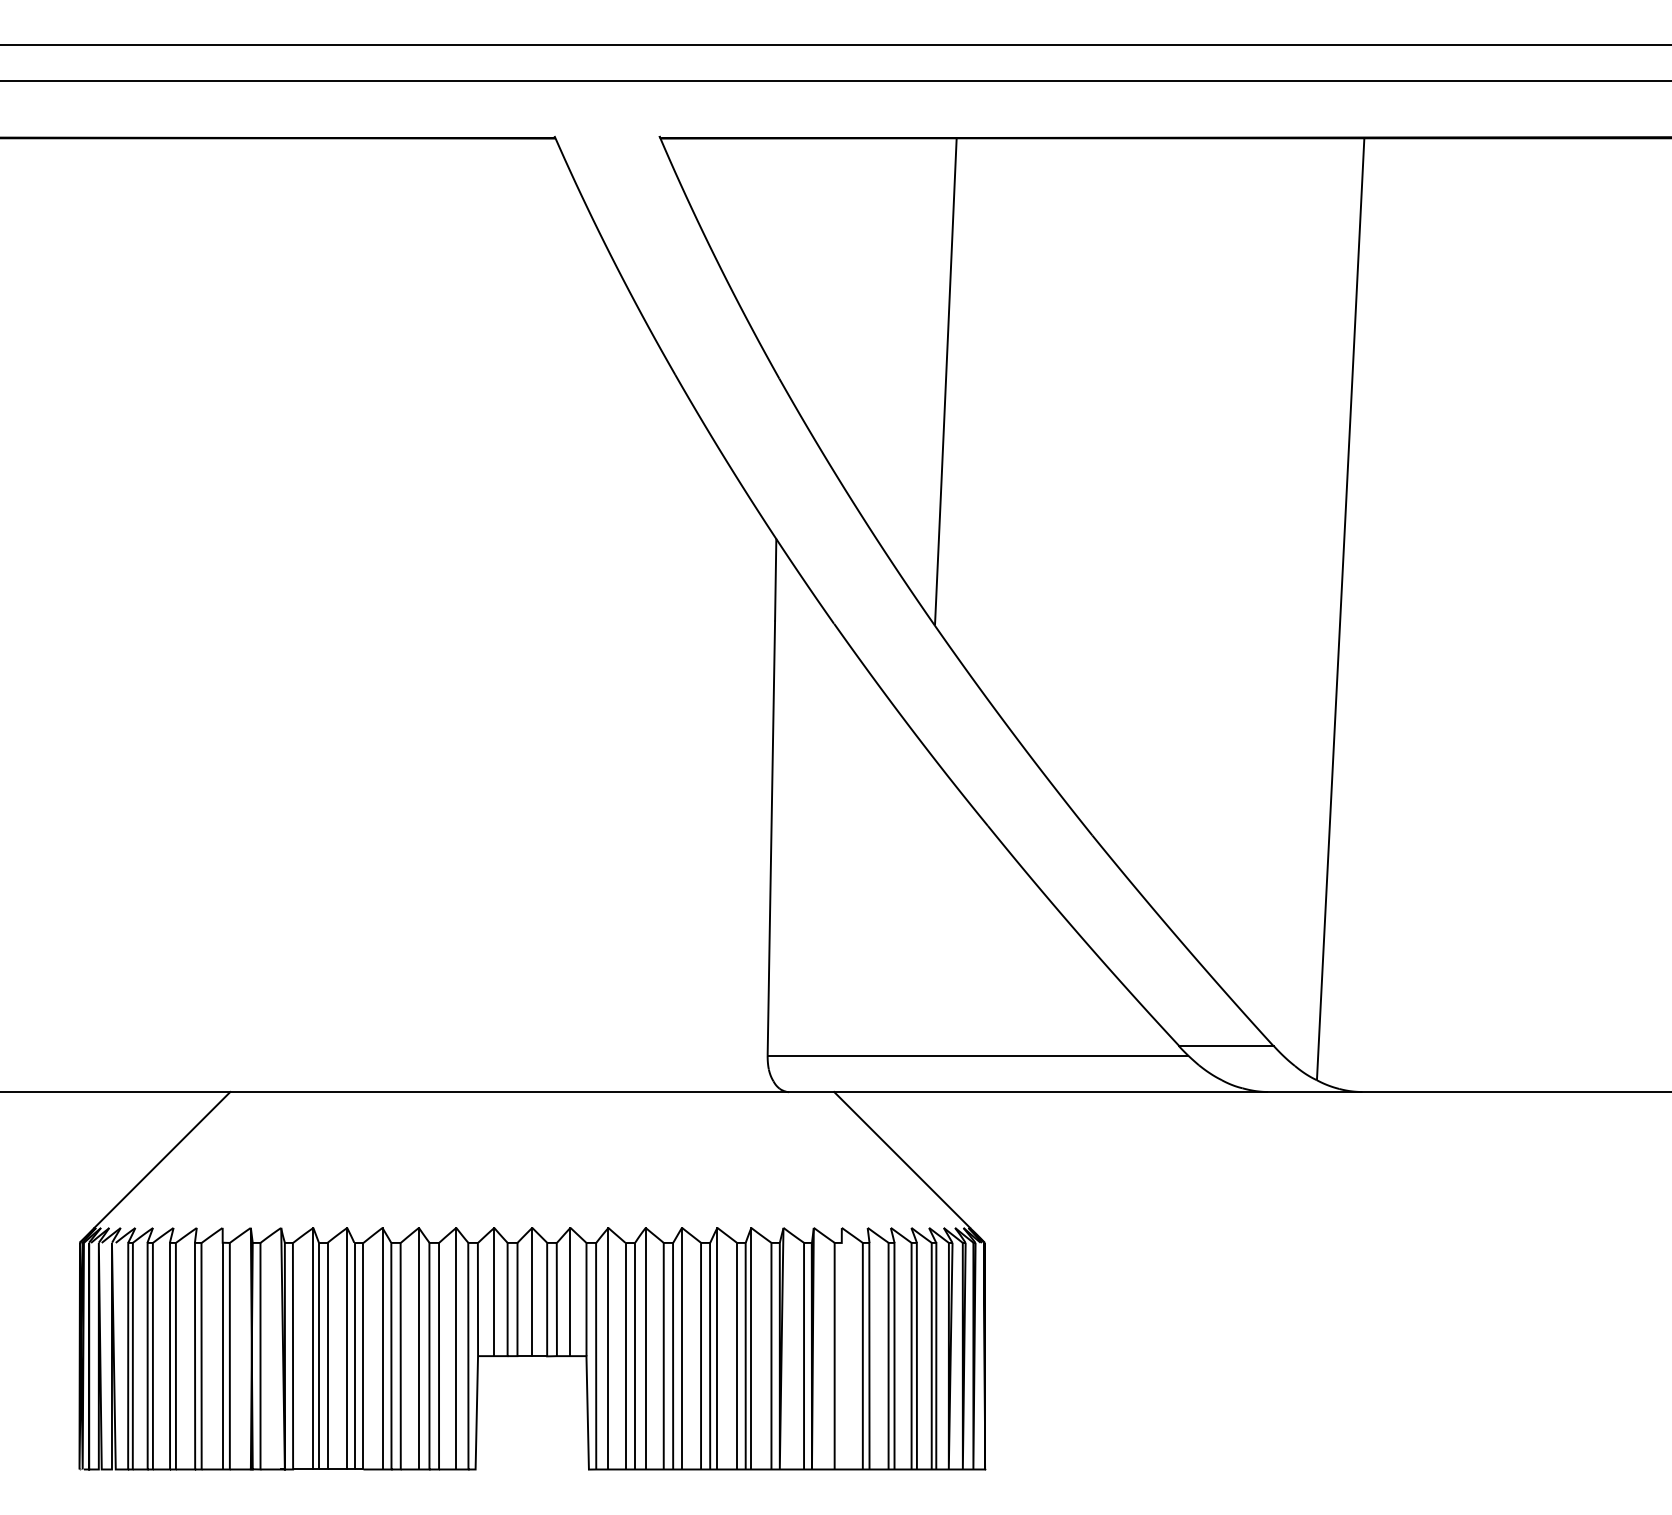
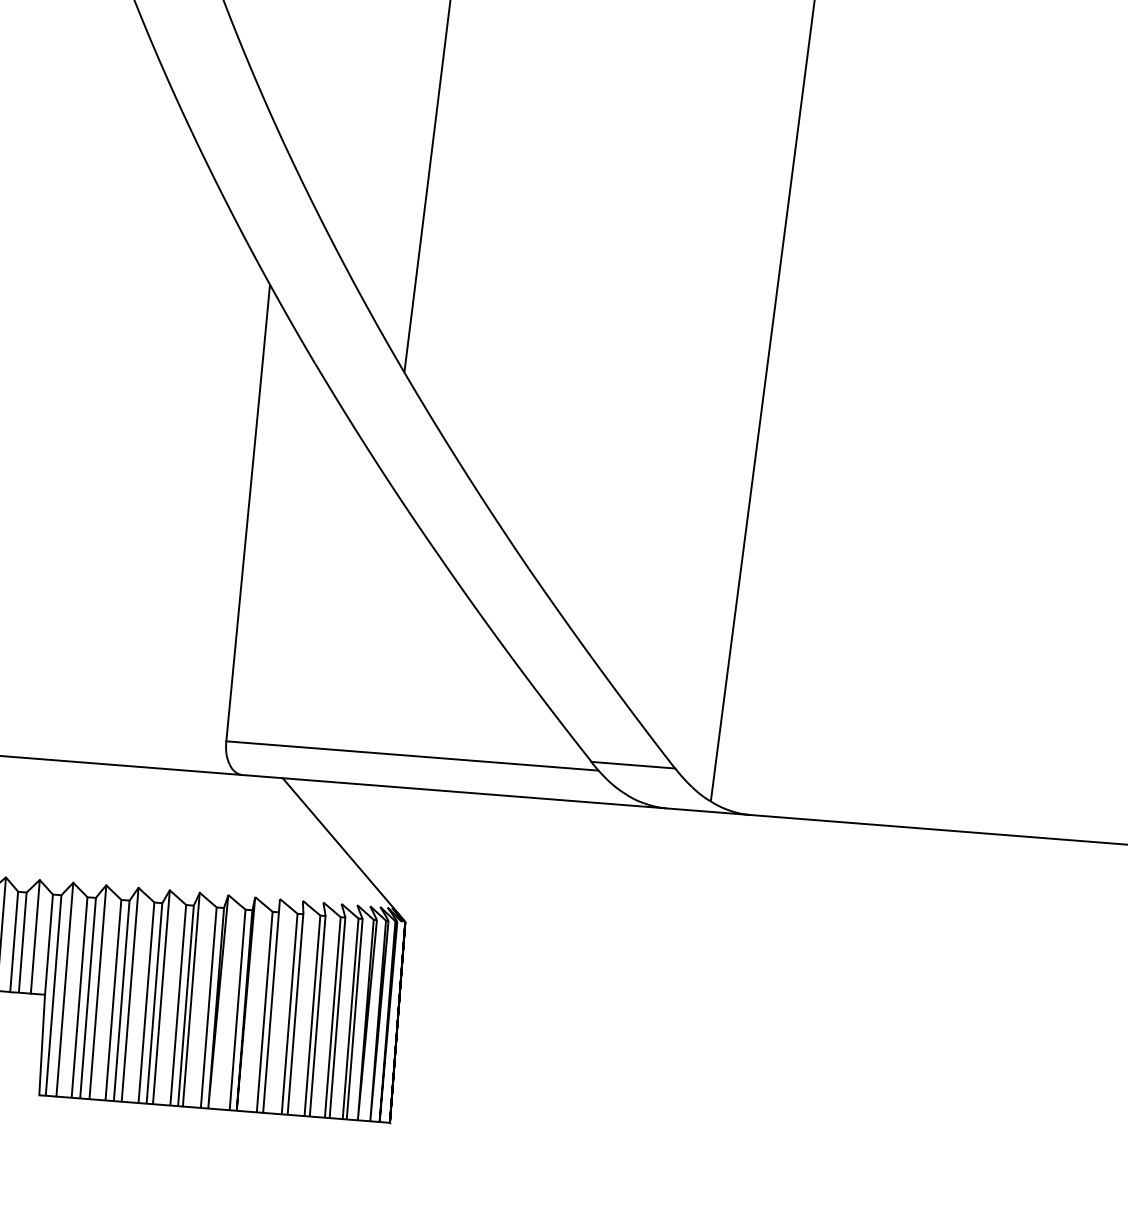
line: (841, 1355) -> (270, 1011), added

